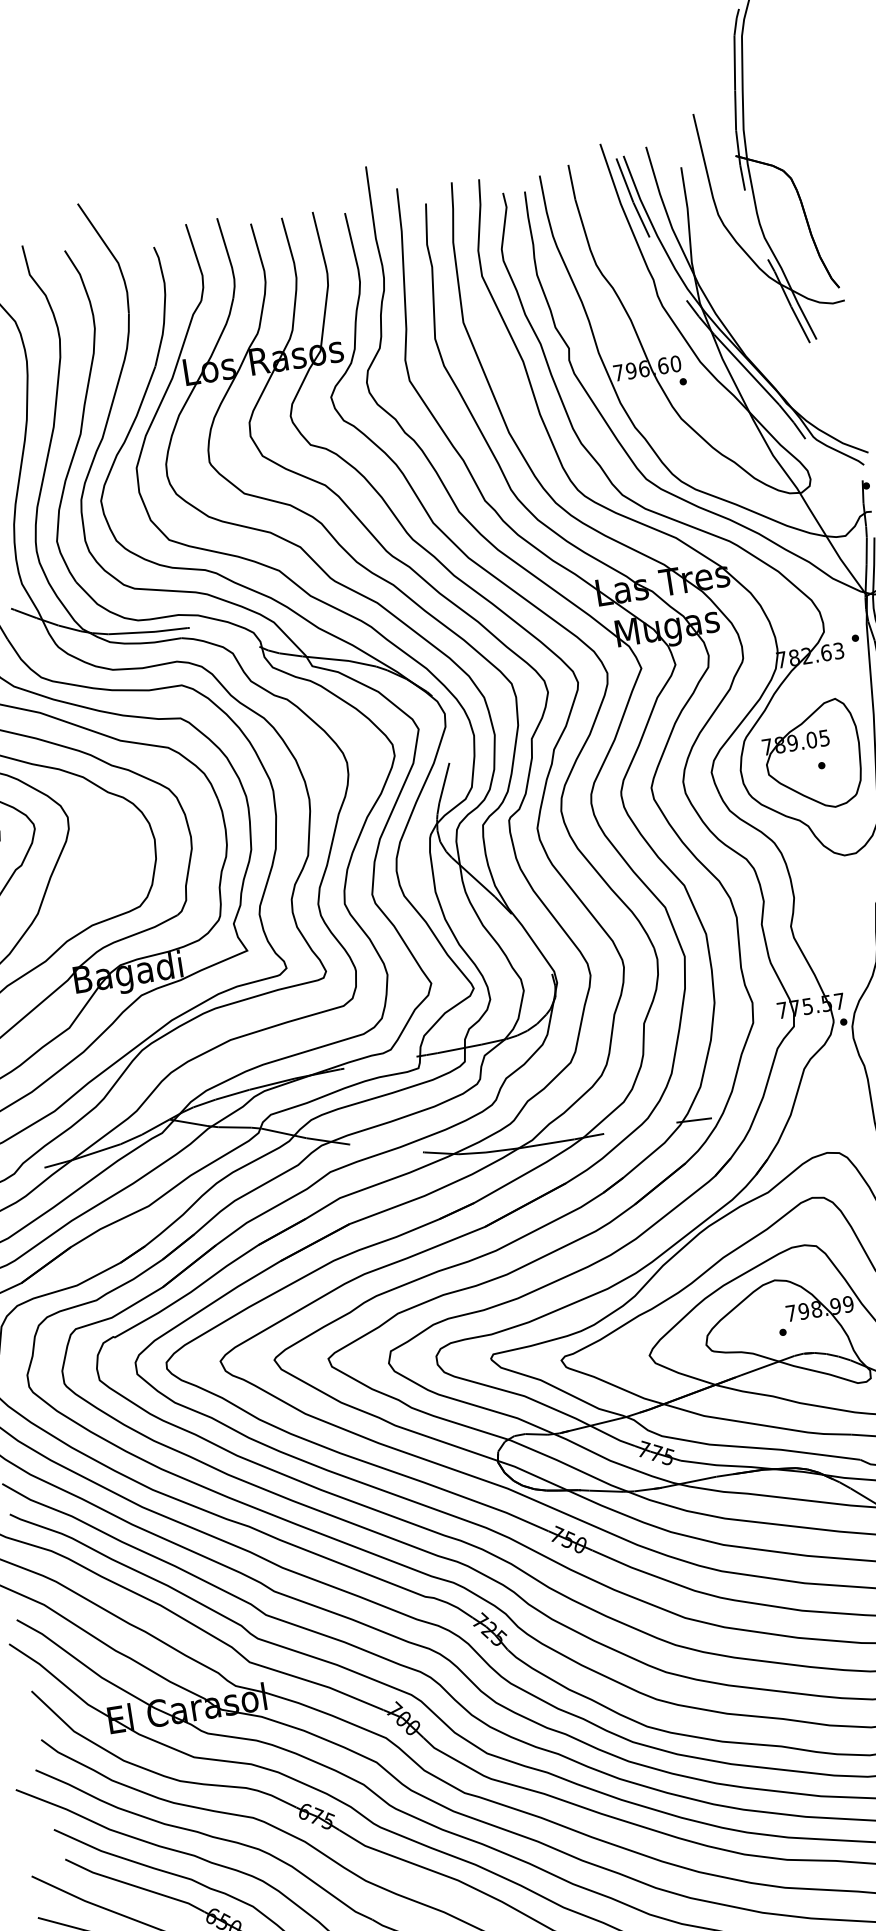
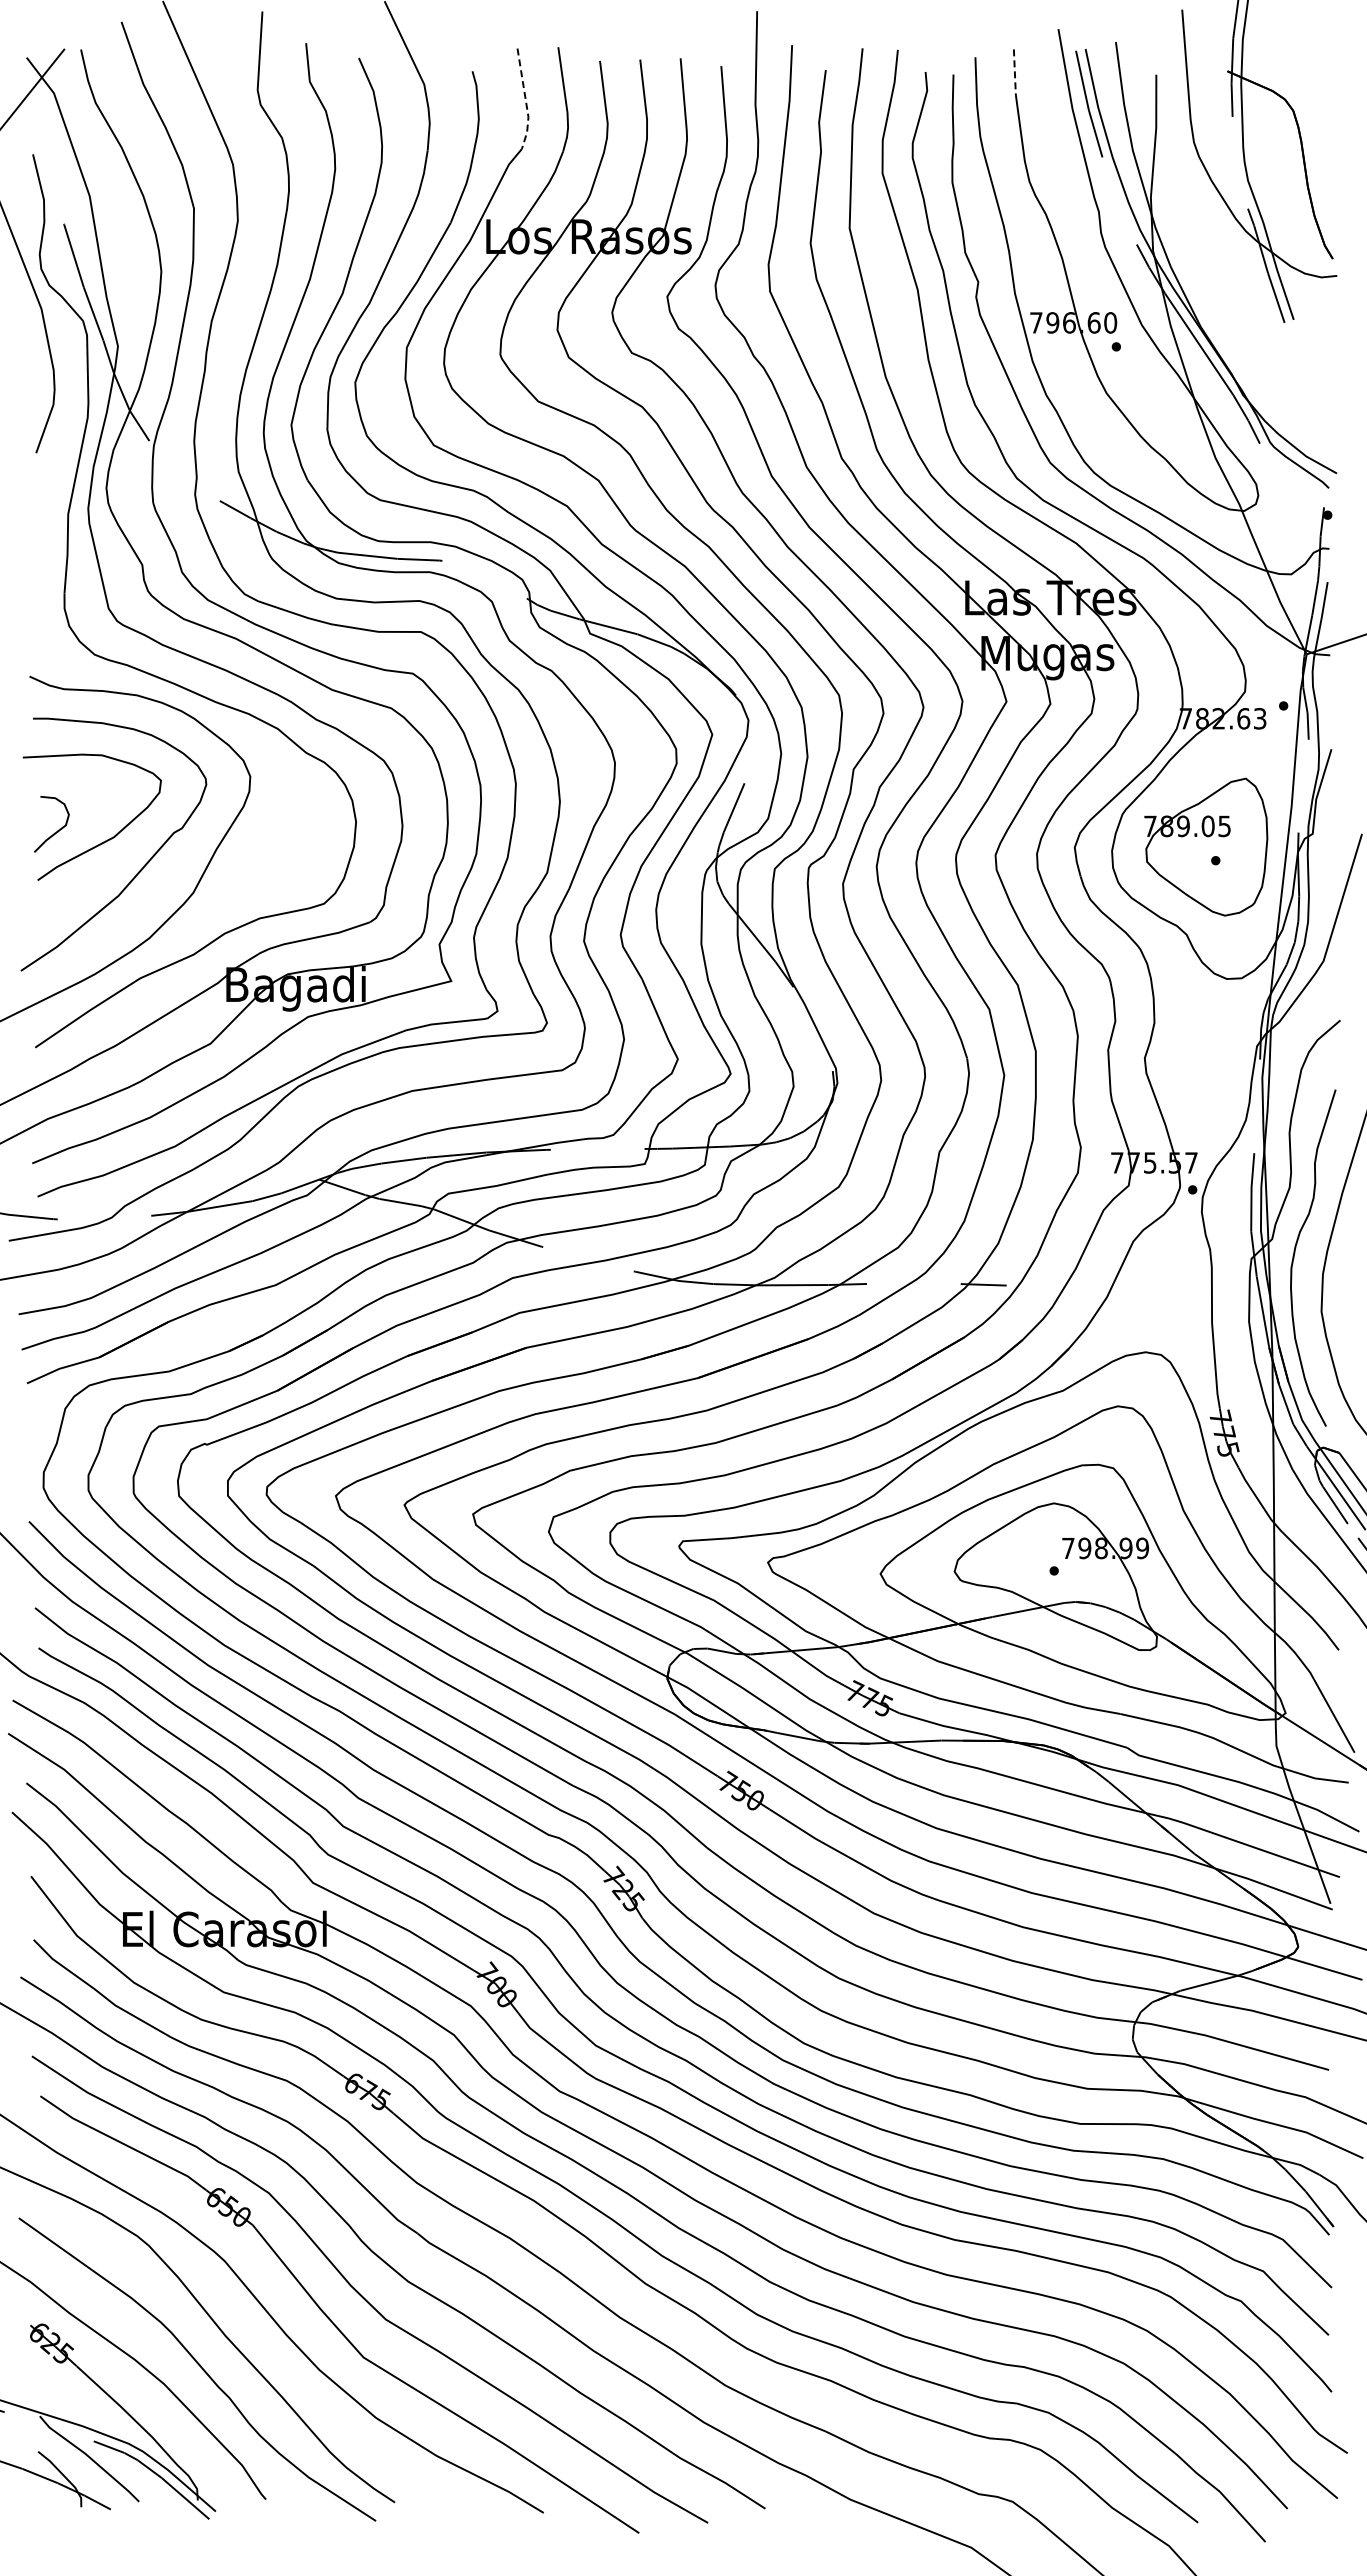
line: (571, 182) -> (1014, 72), solid -> dashed
line: (198, 263) -> (525, 100), solid -> dashed

